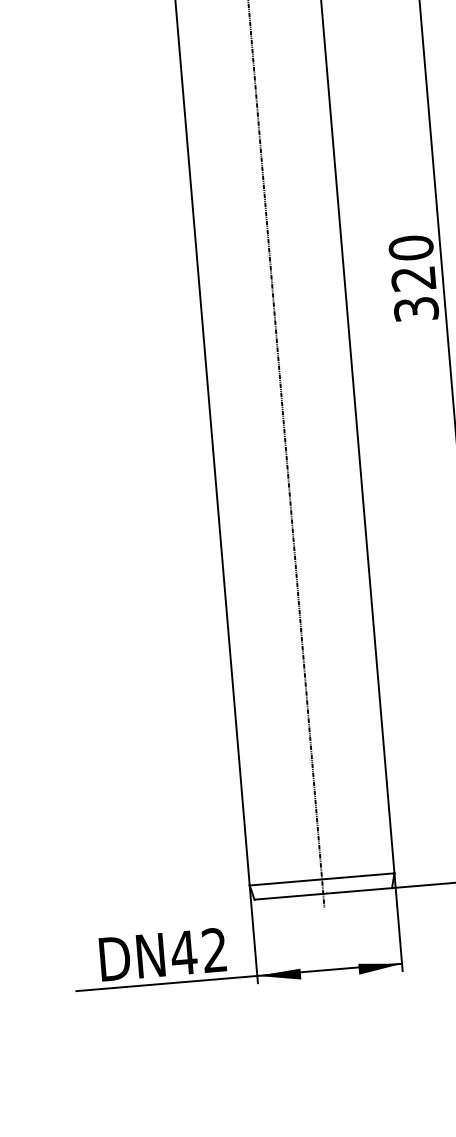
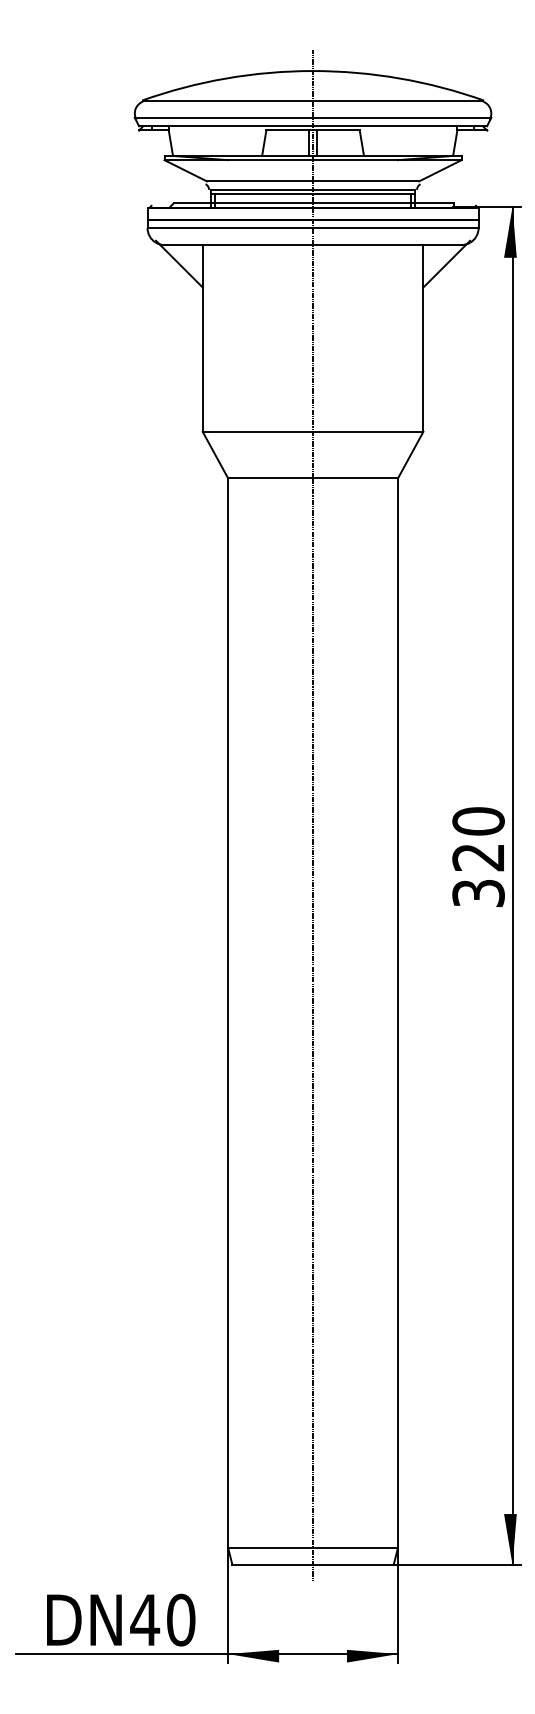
text: (215, 949) -> (181, 1619), 42 -> 40

